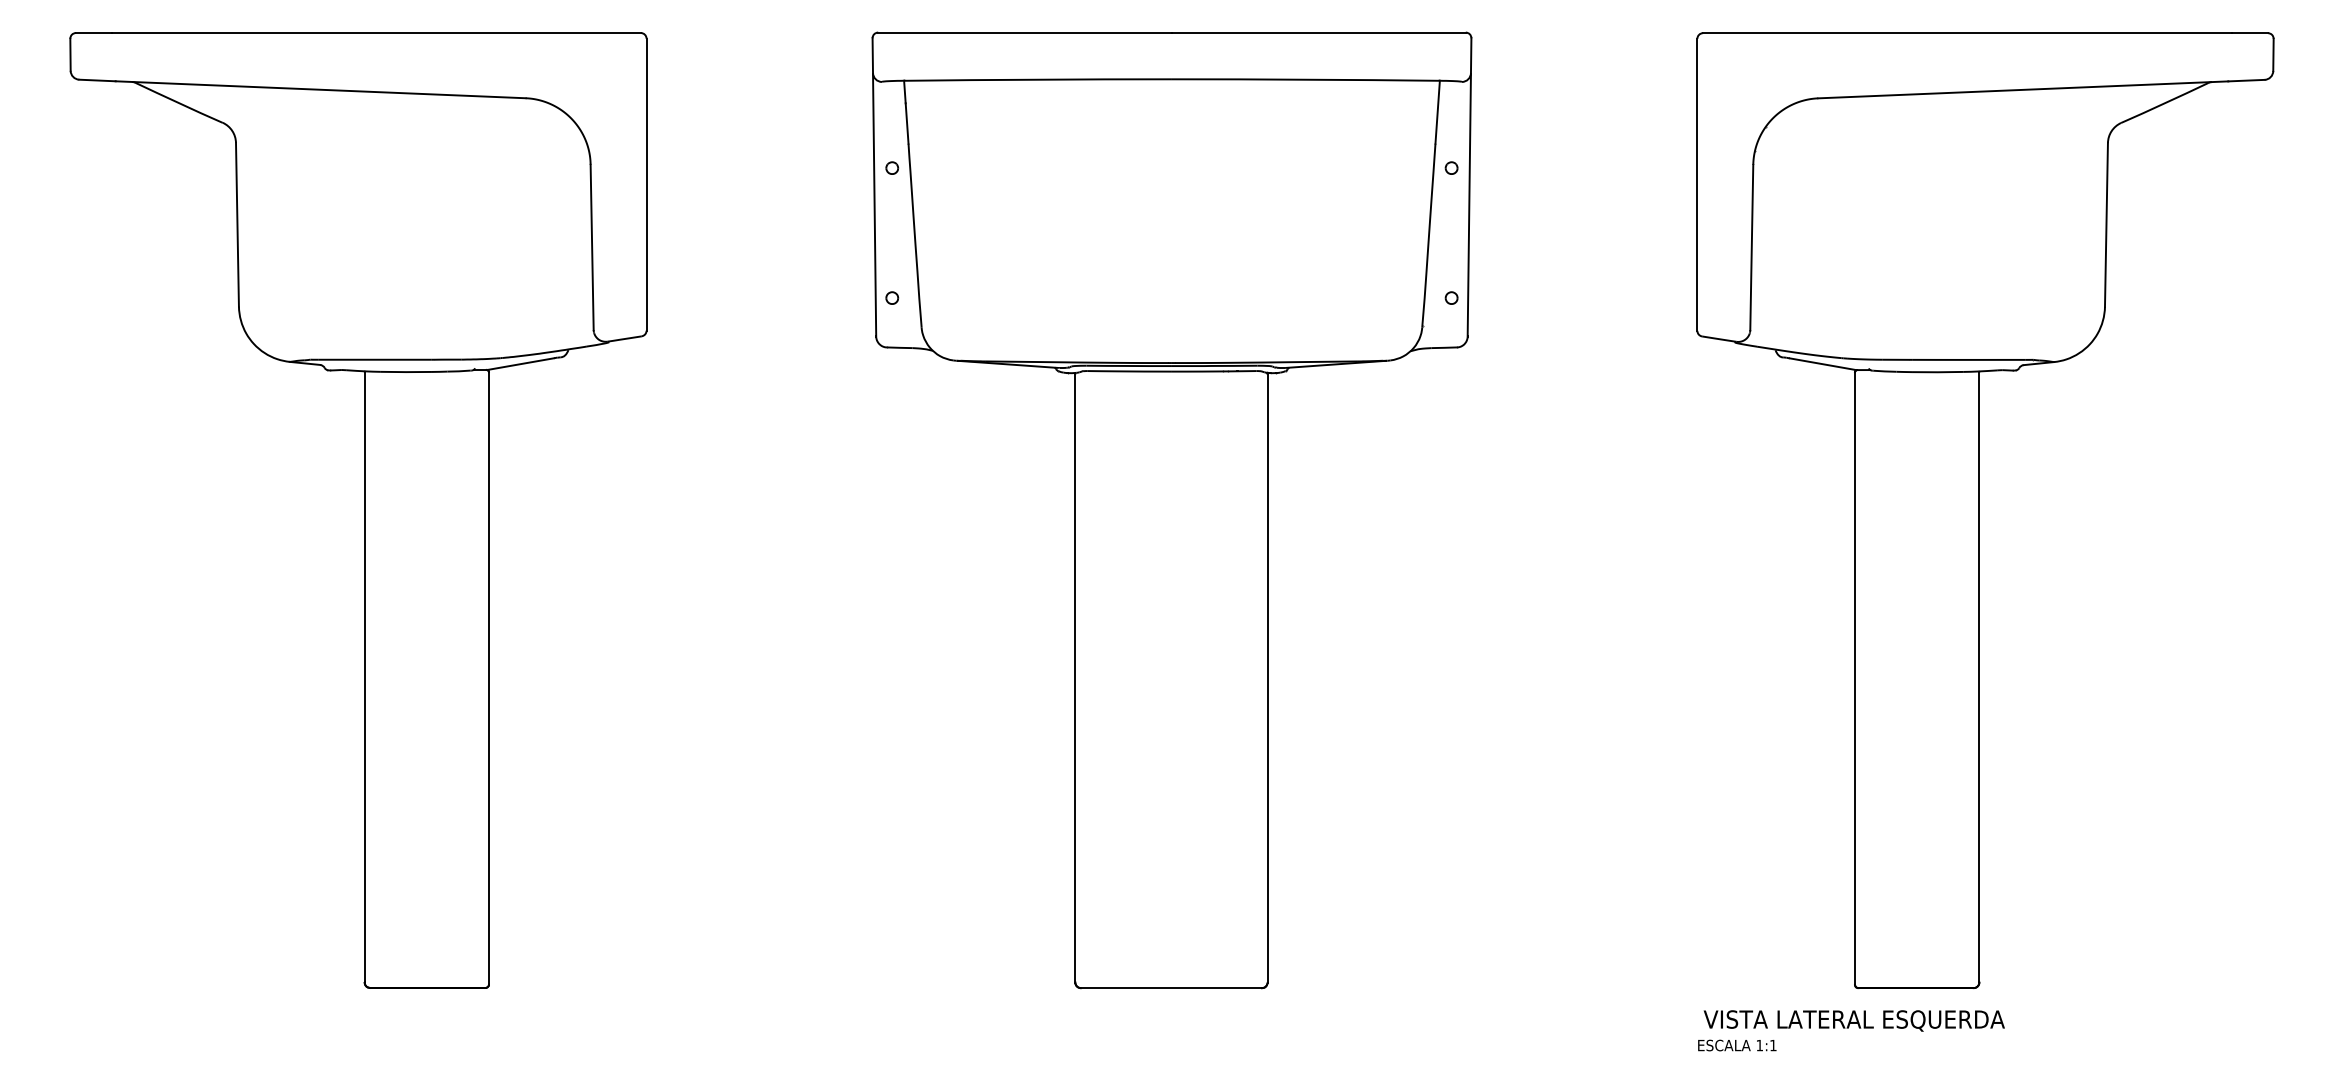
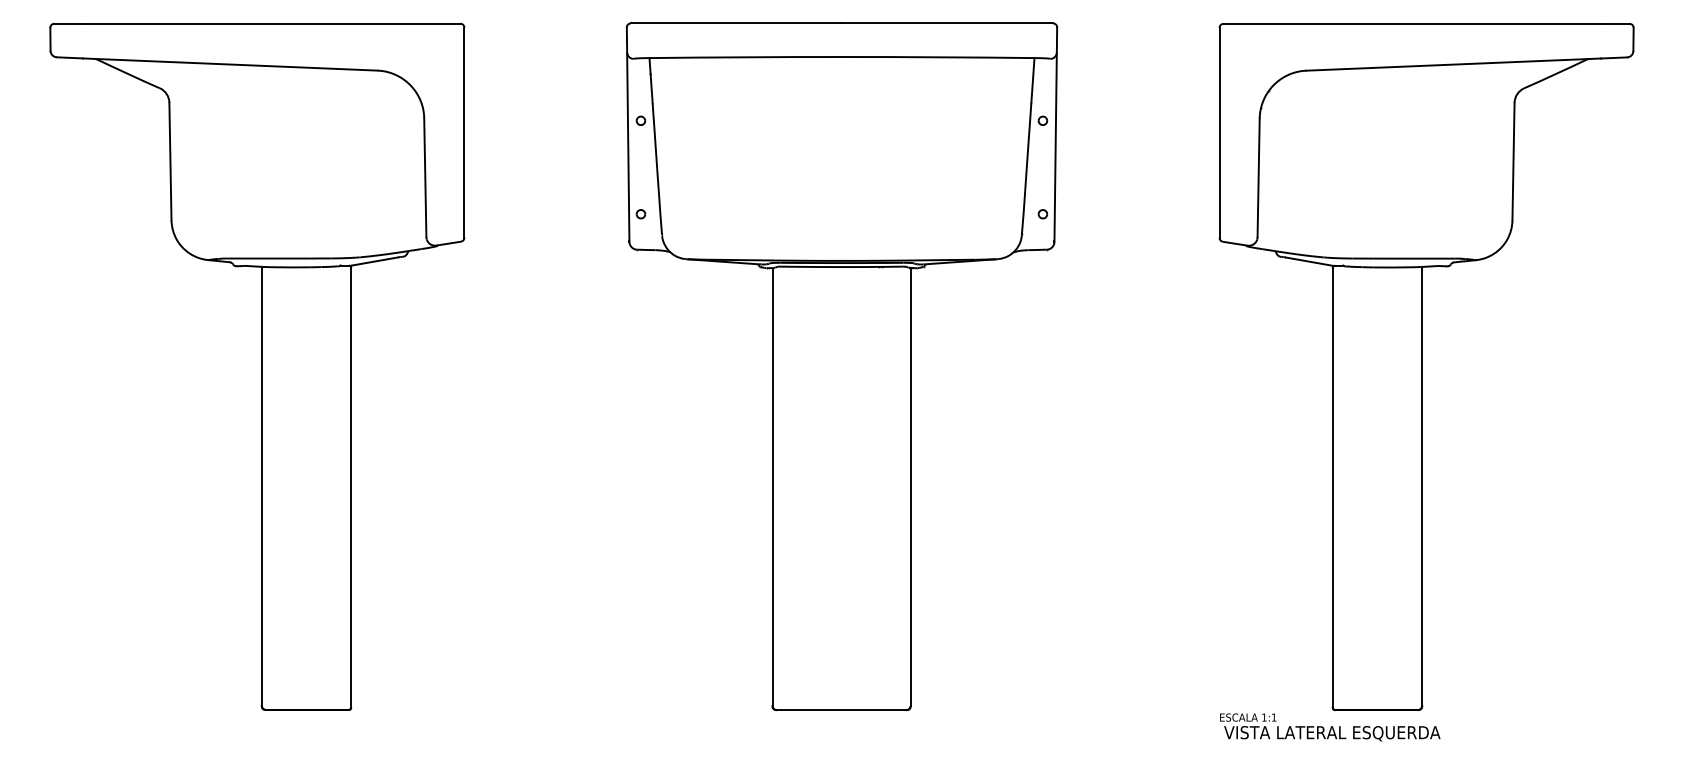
text: (1737, 1045) -> (1248, 717), moved

